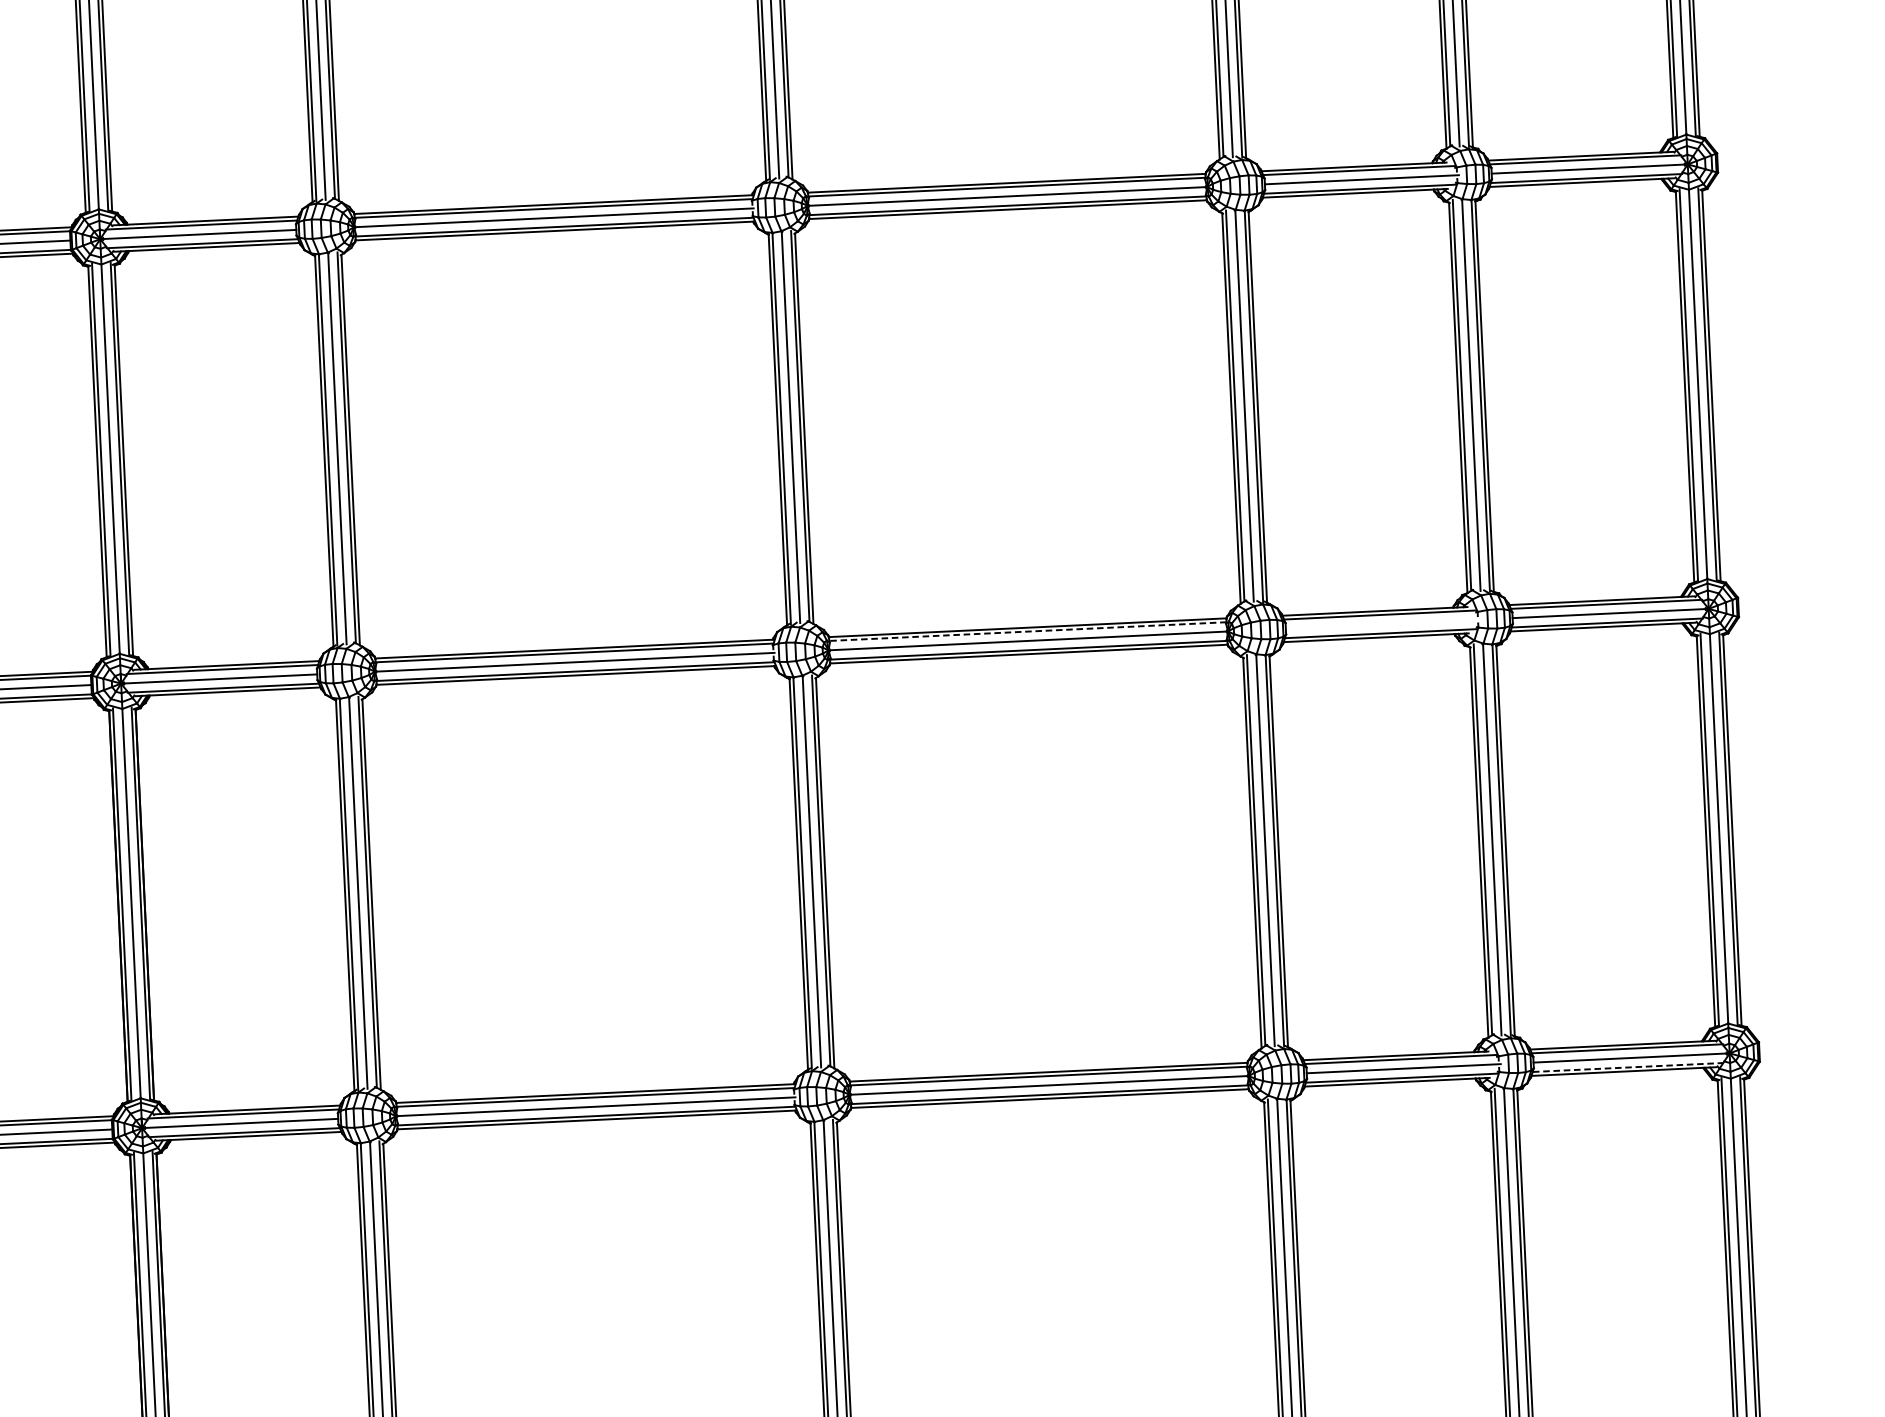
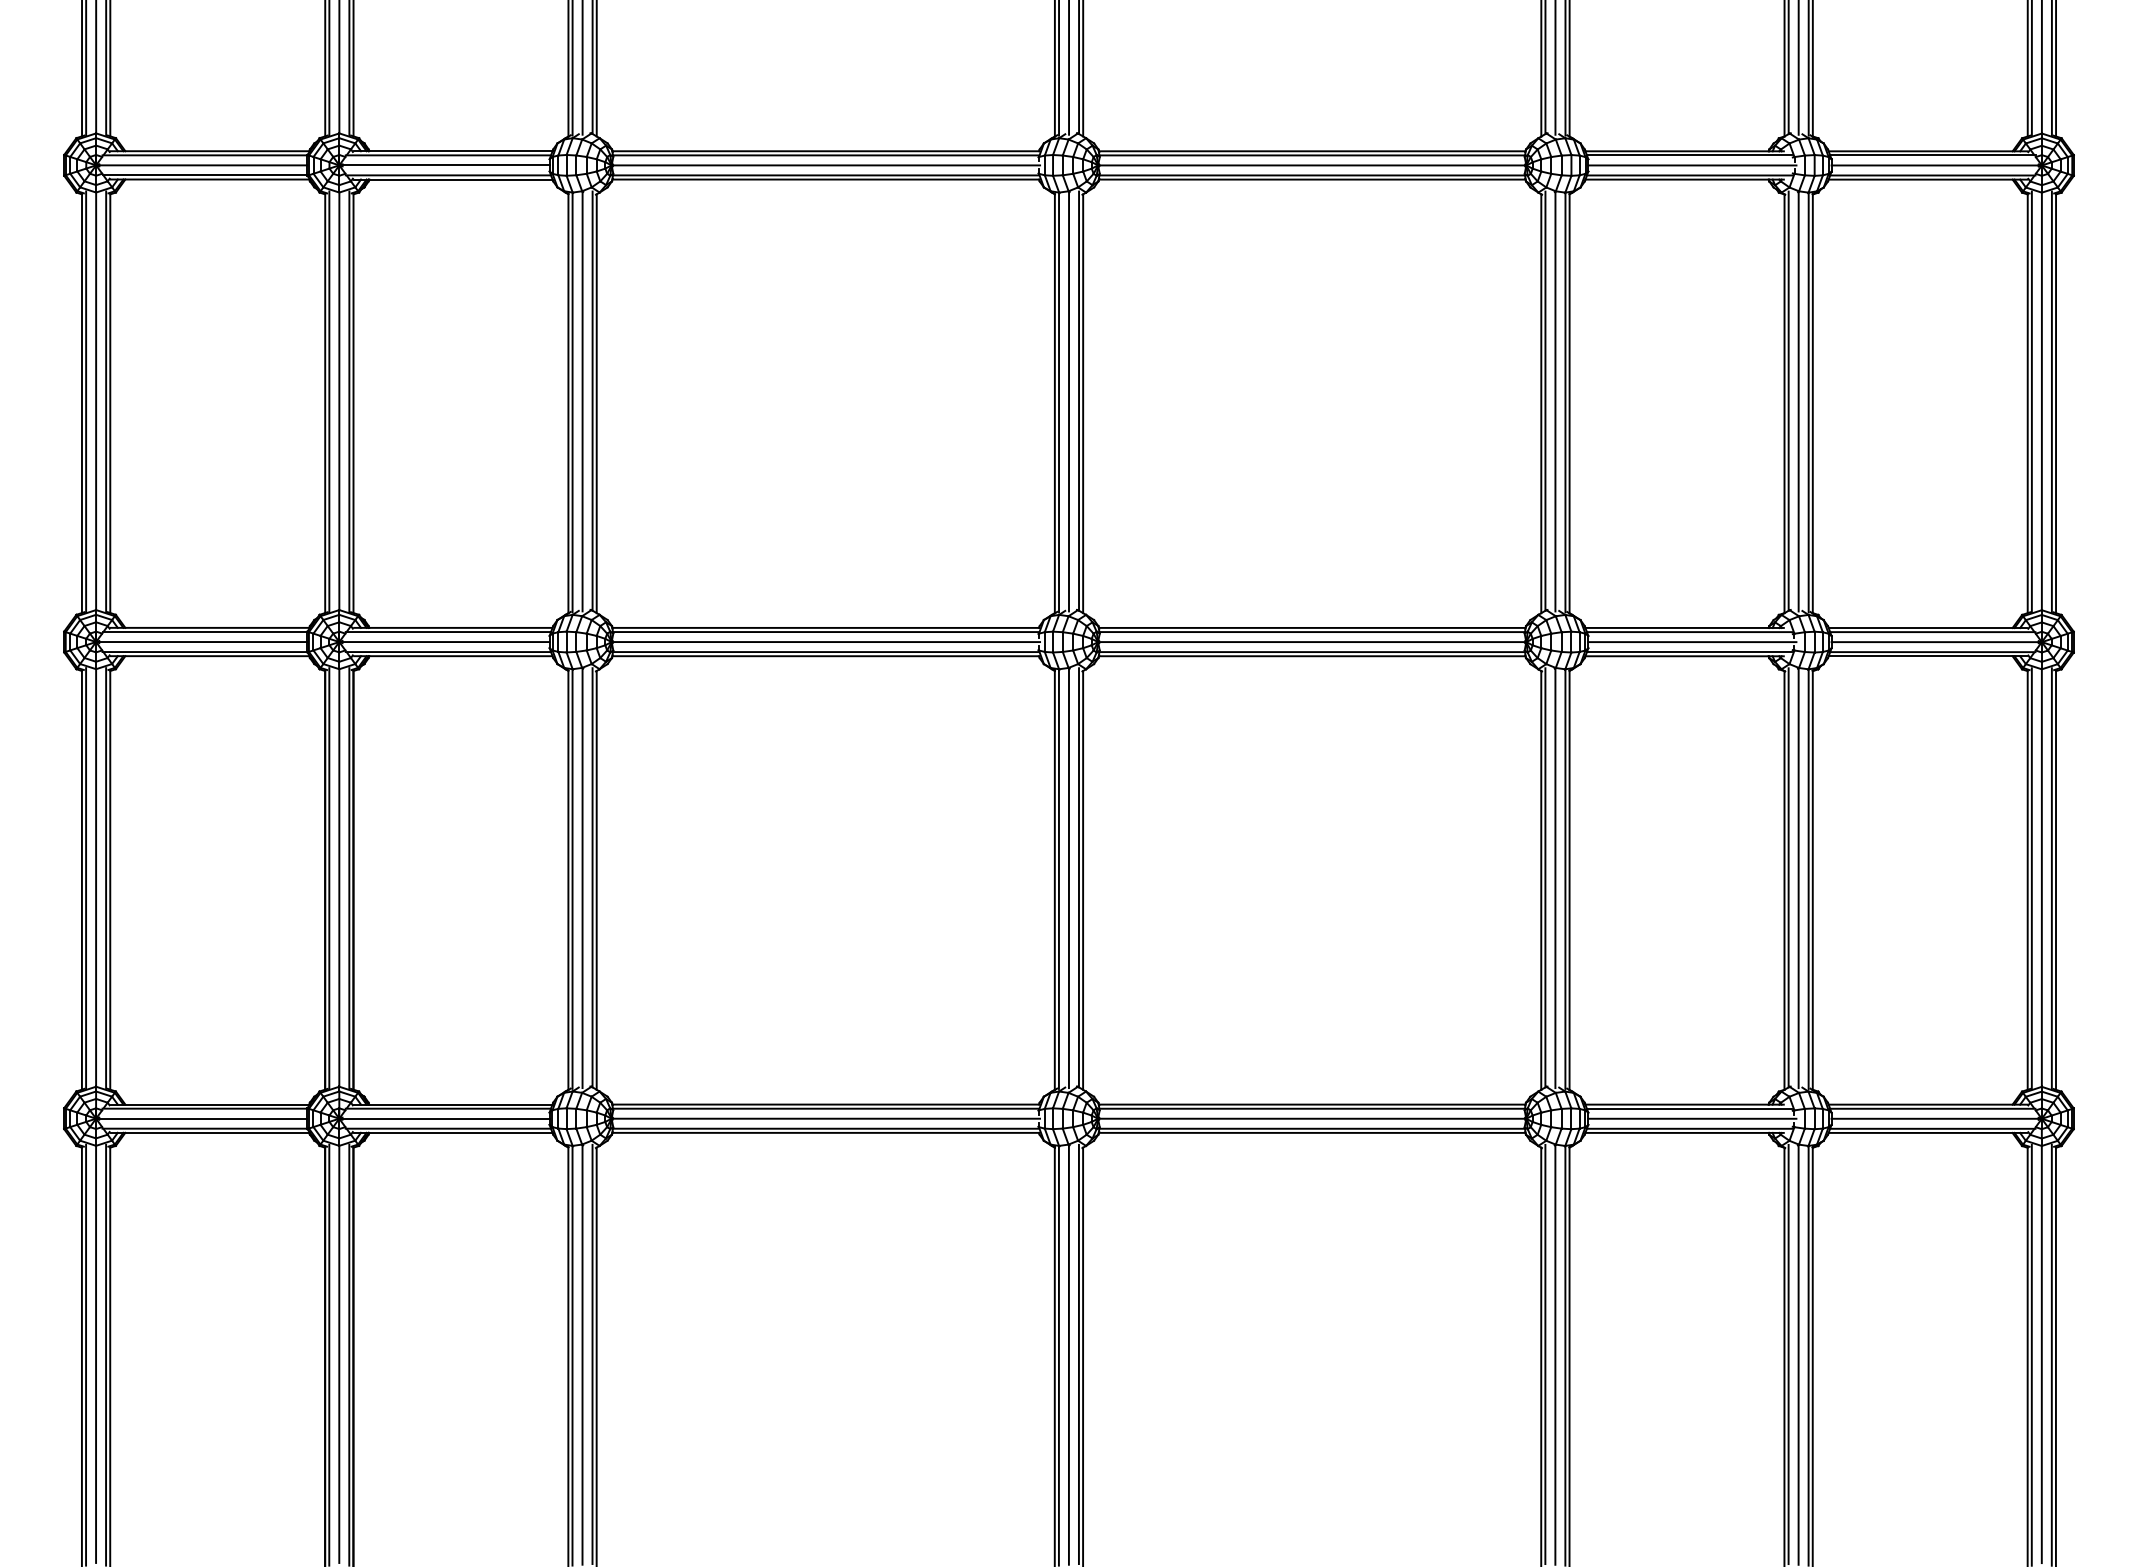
line: (1382, 624) -> (1692, 642), added
line: (1027, 632) -> (1311, 632), dashed -> solid
line: (1628, 1067) -> (1932, 1128), dashed -> solid

